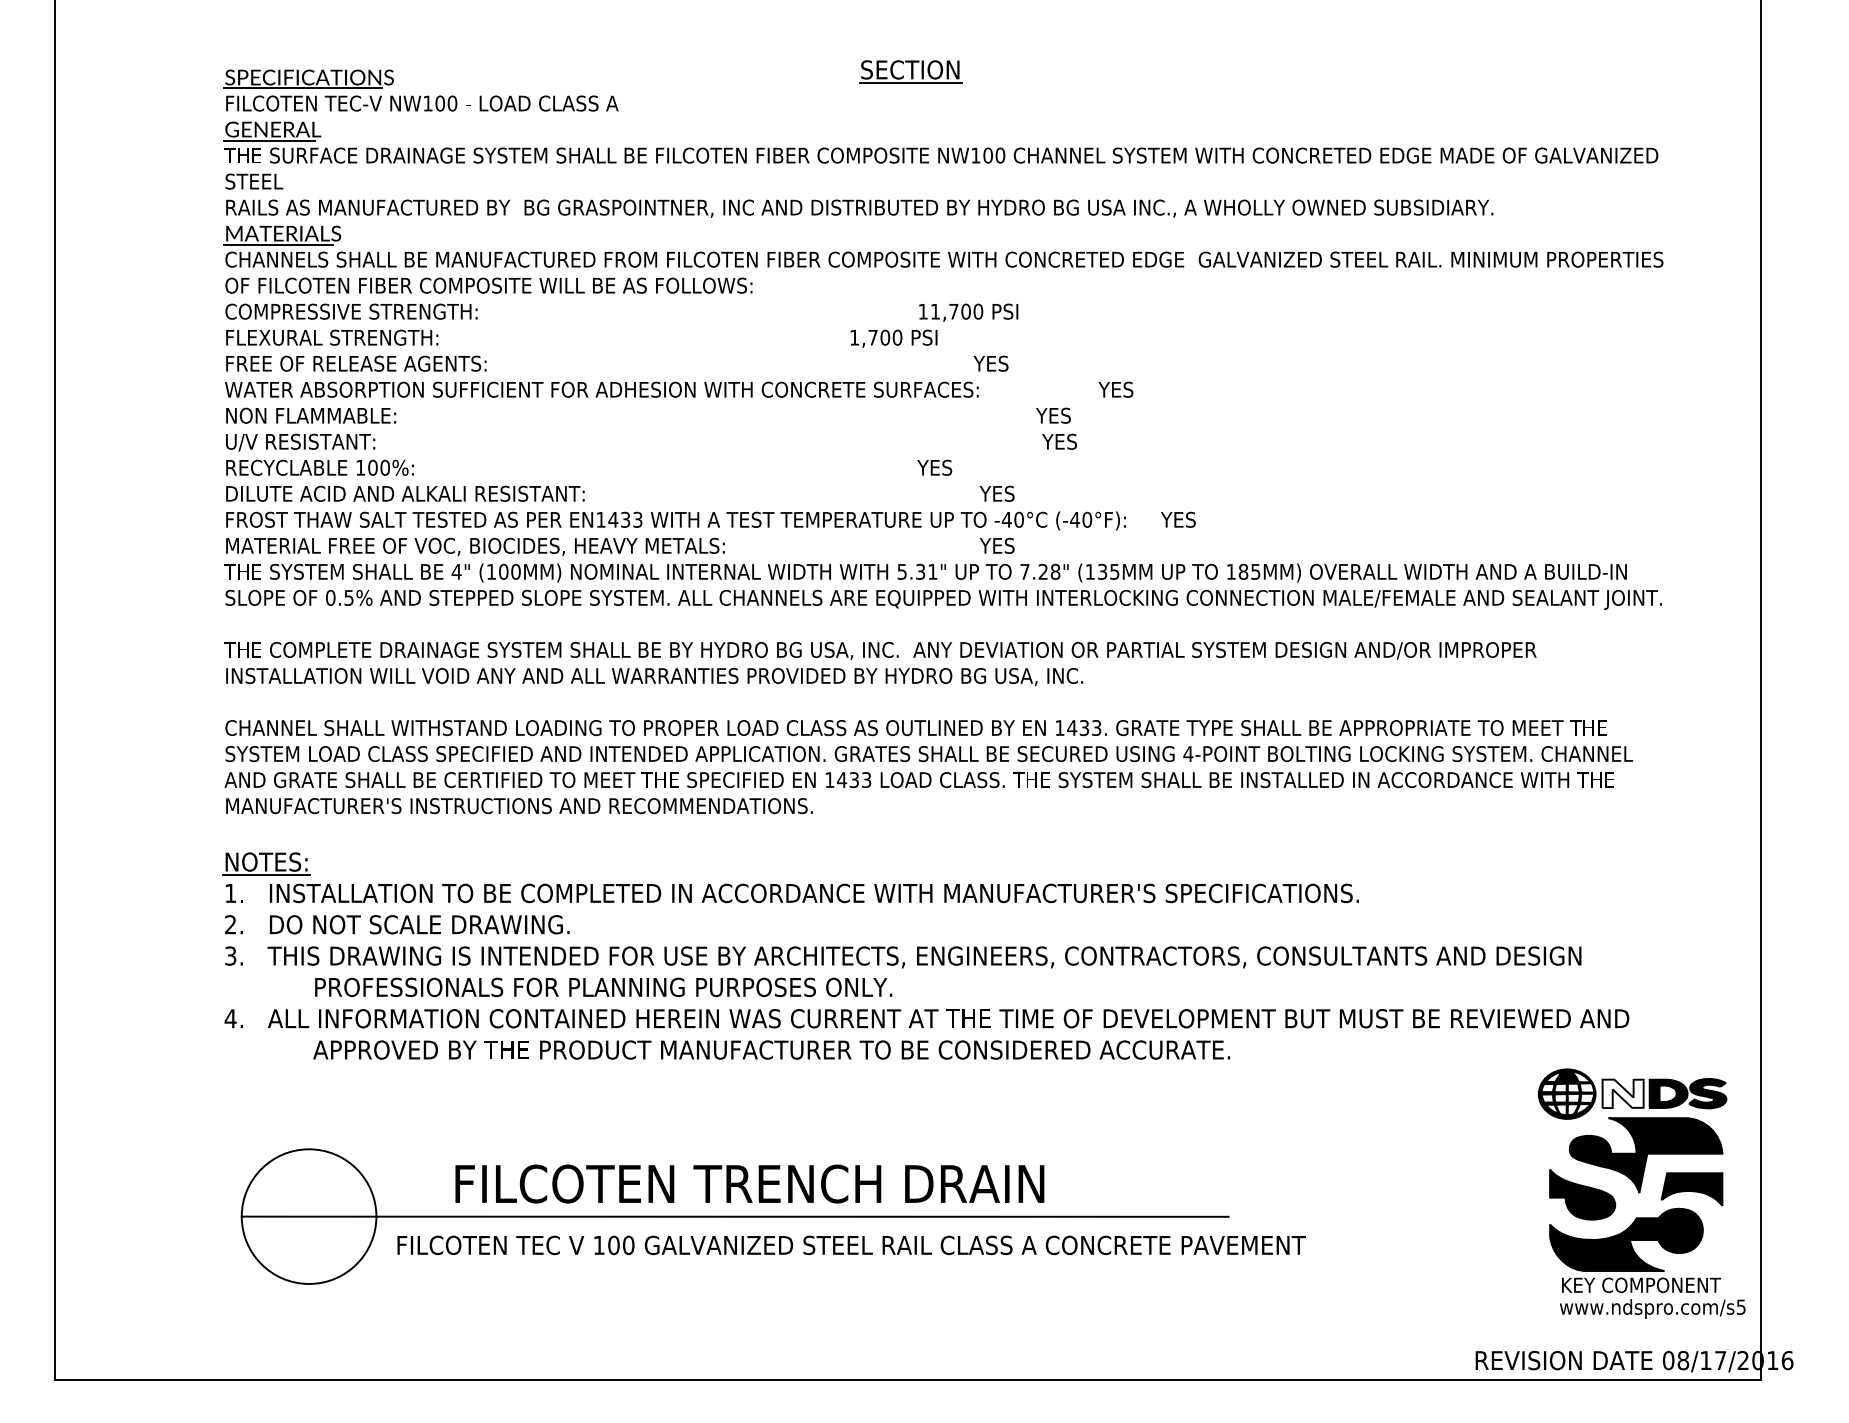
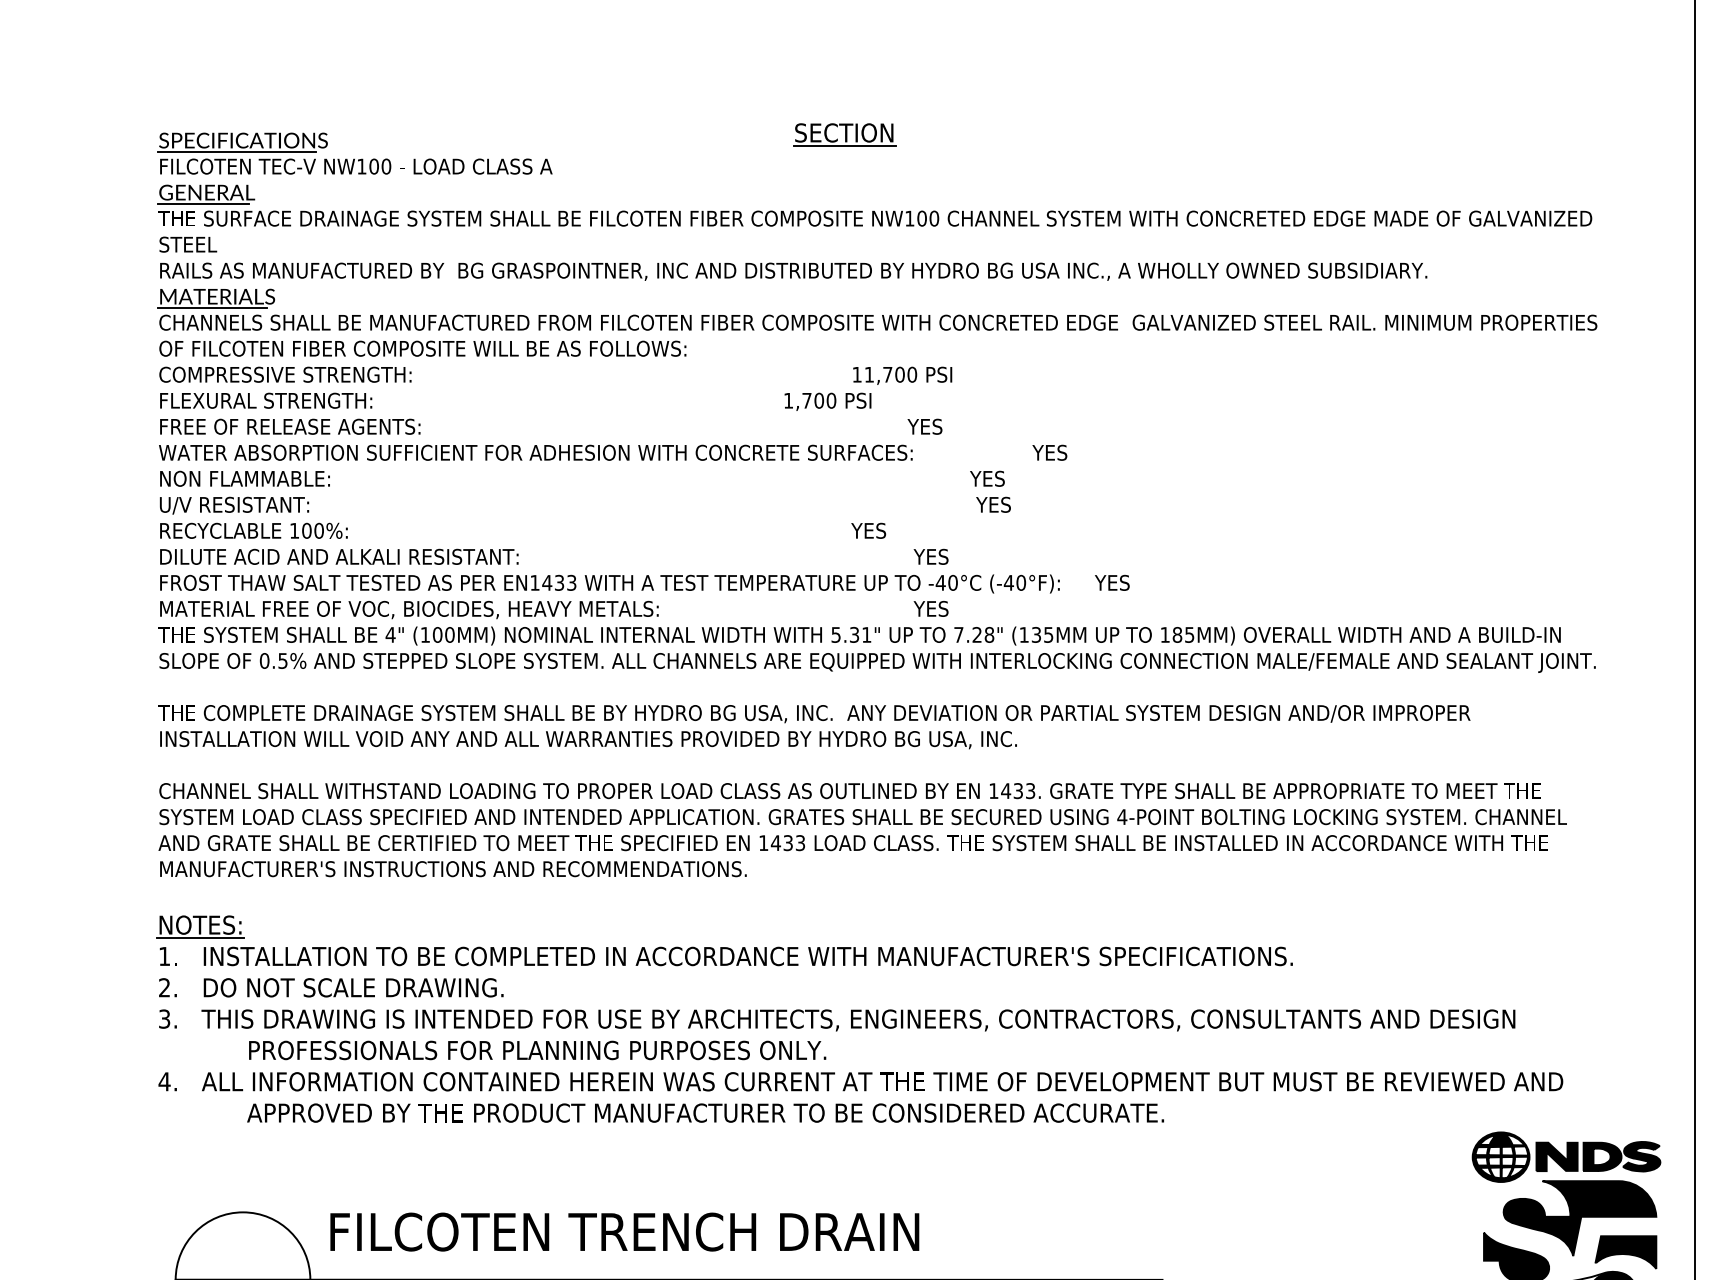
fill: (1622, 1093) -> (1556, 1156), added
text: (749, 1183) -> (624, 1231), moved

